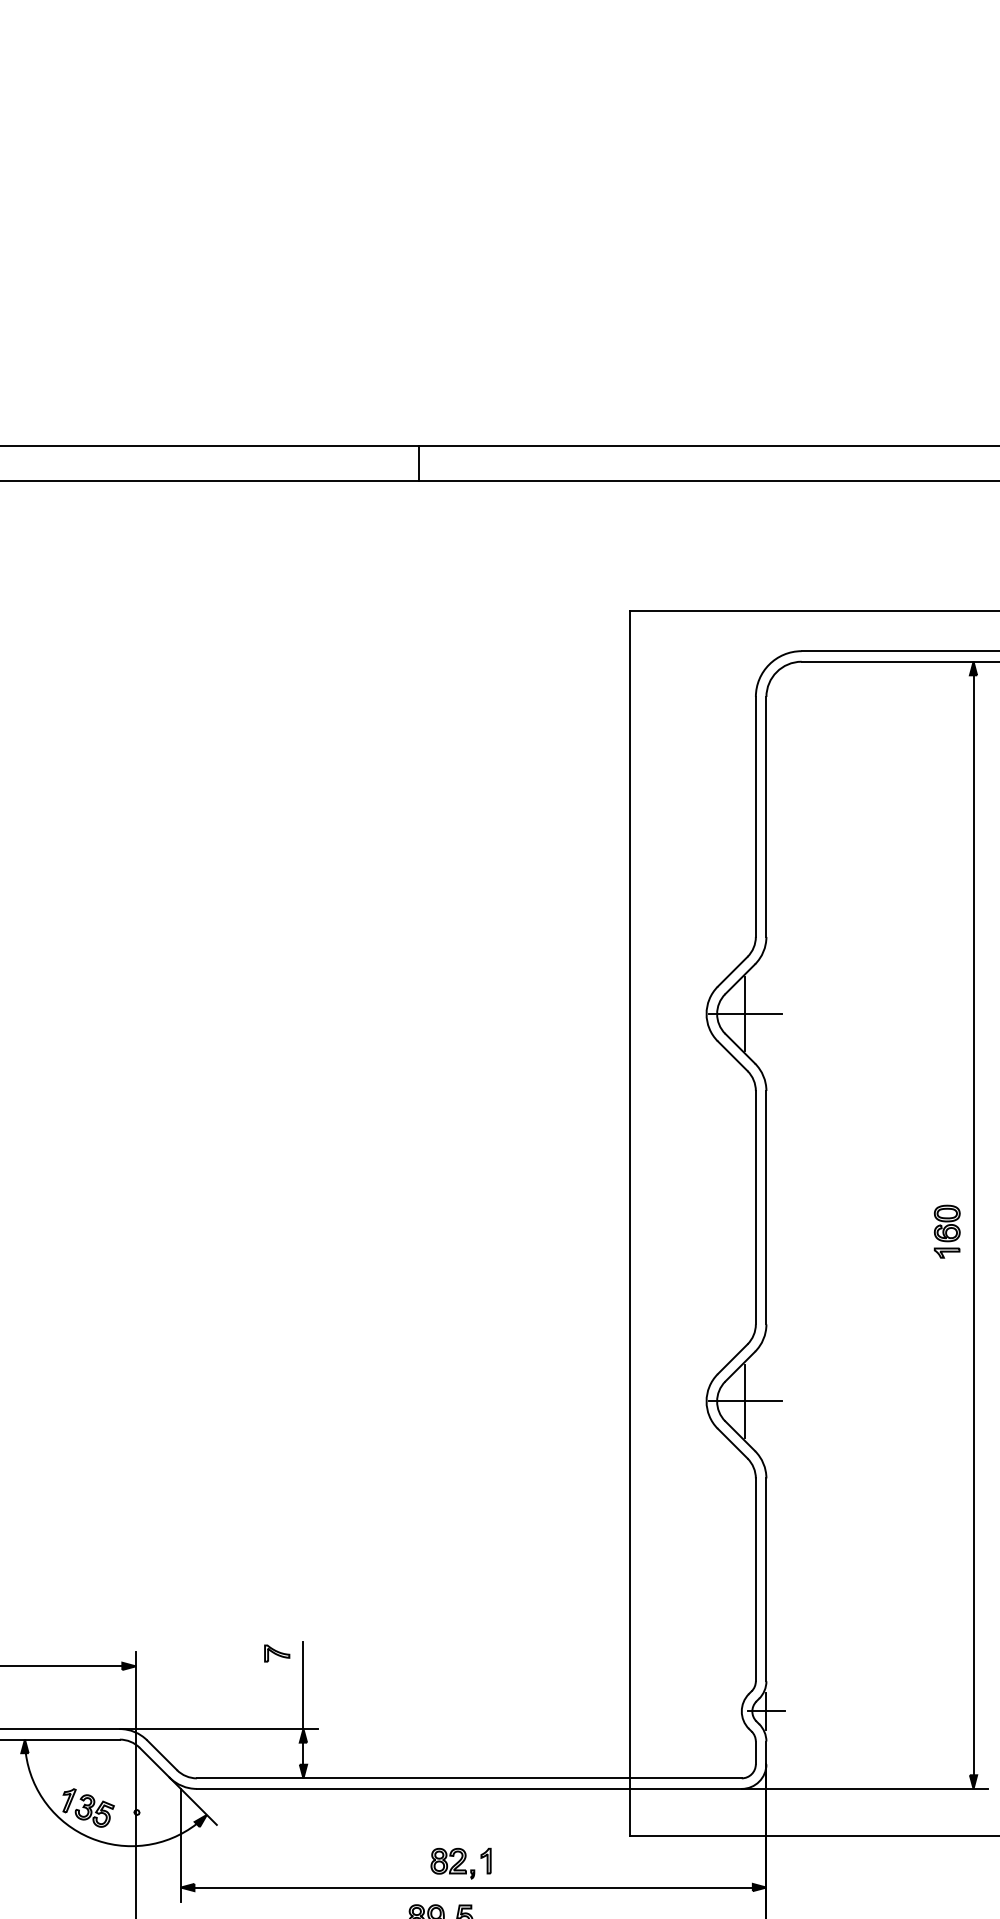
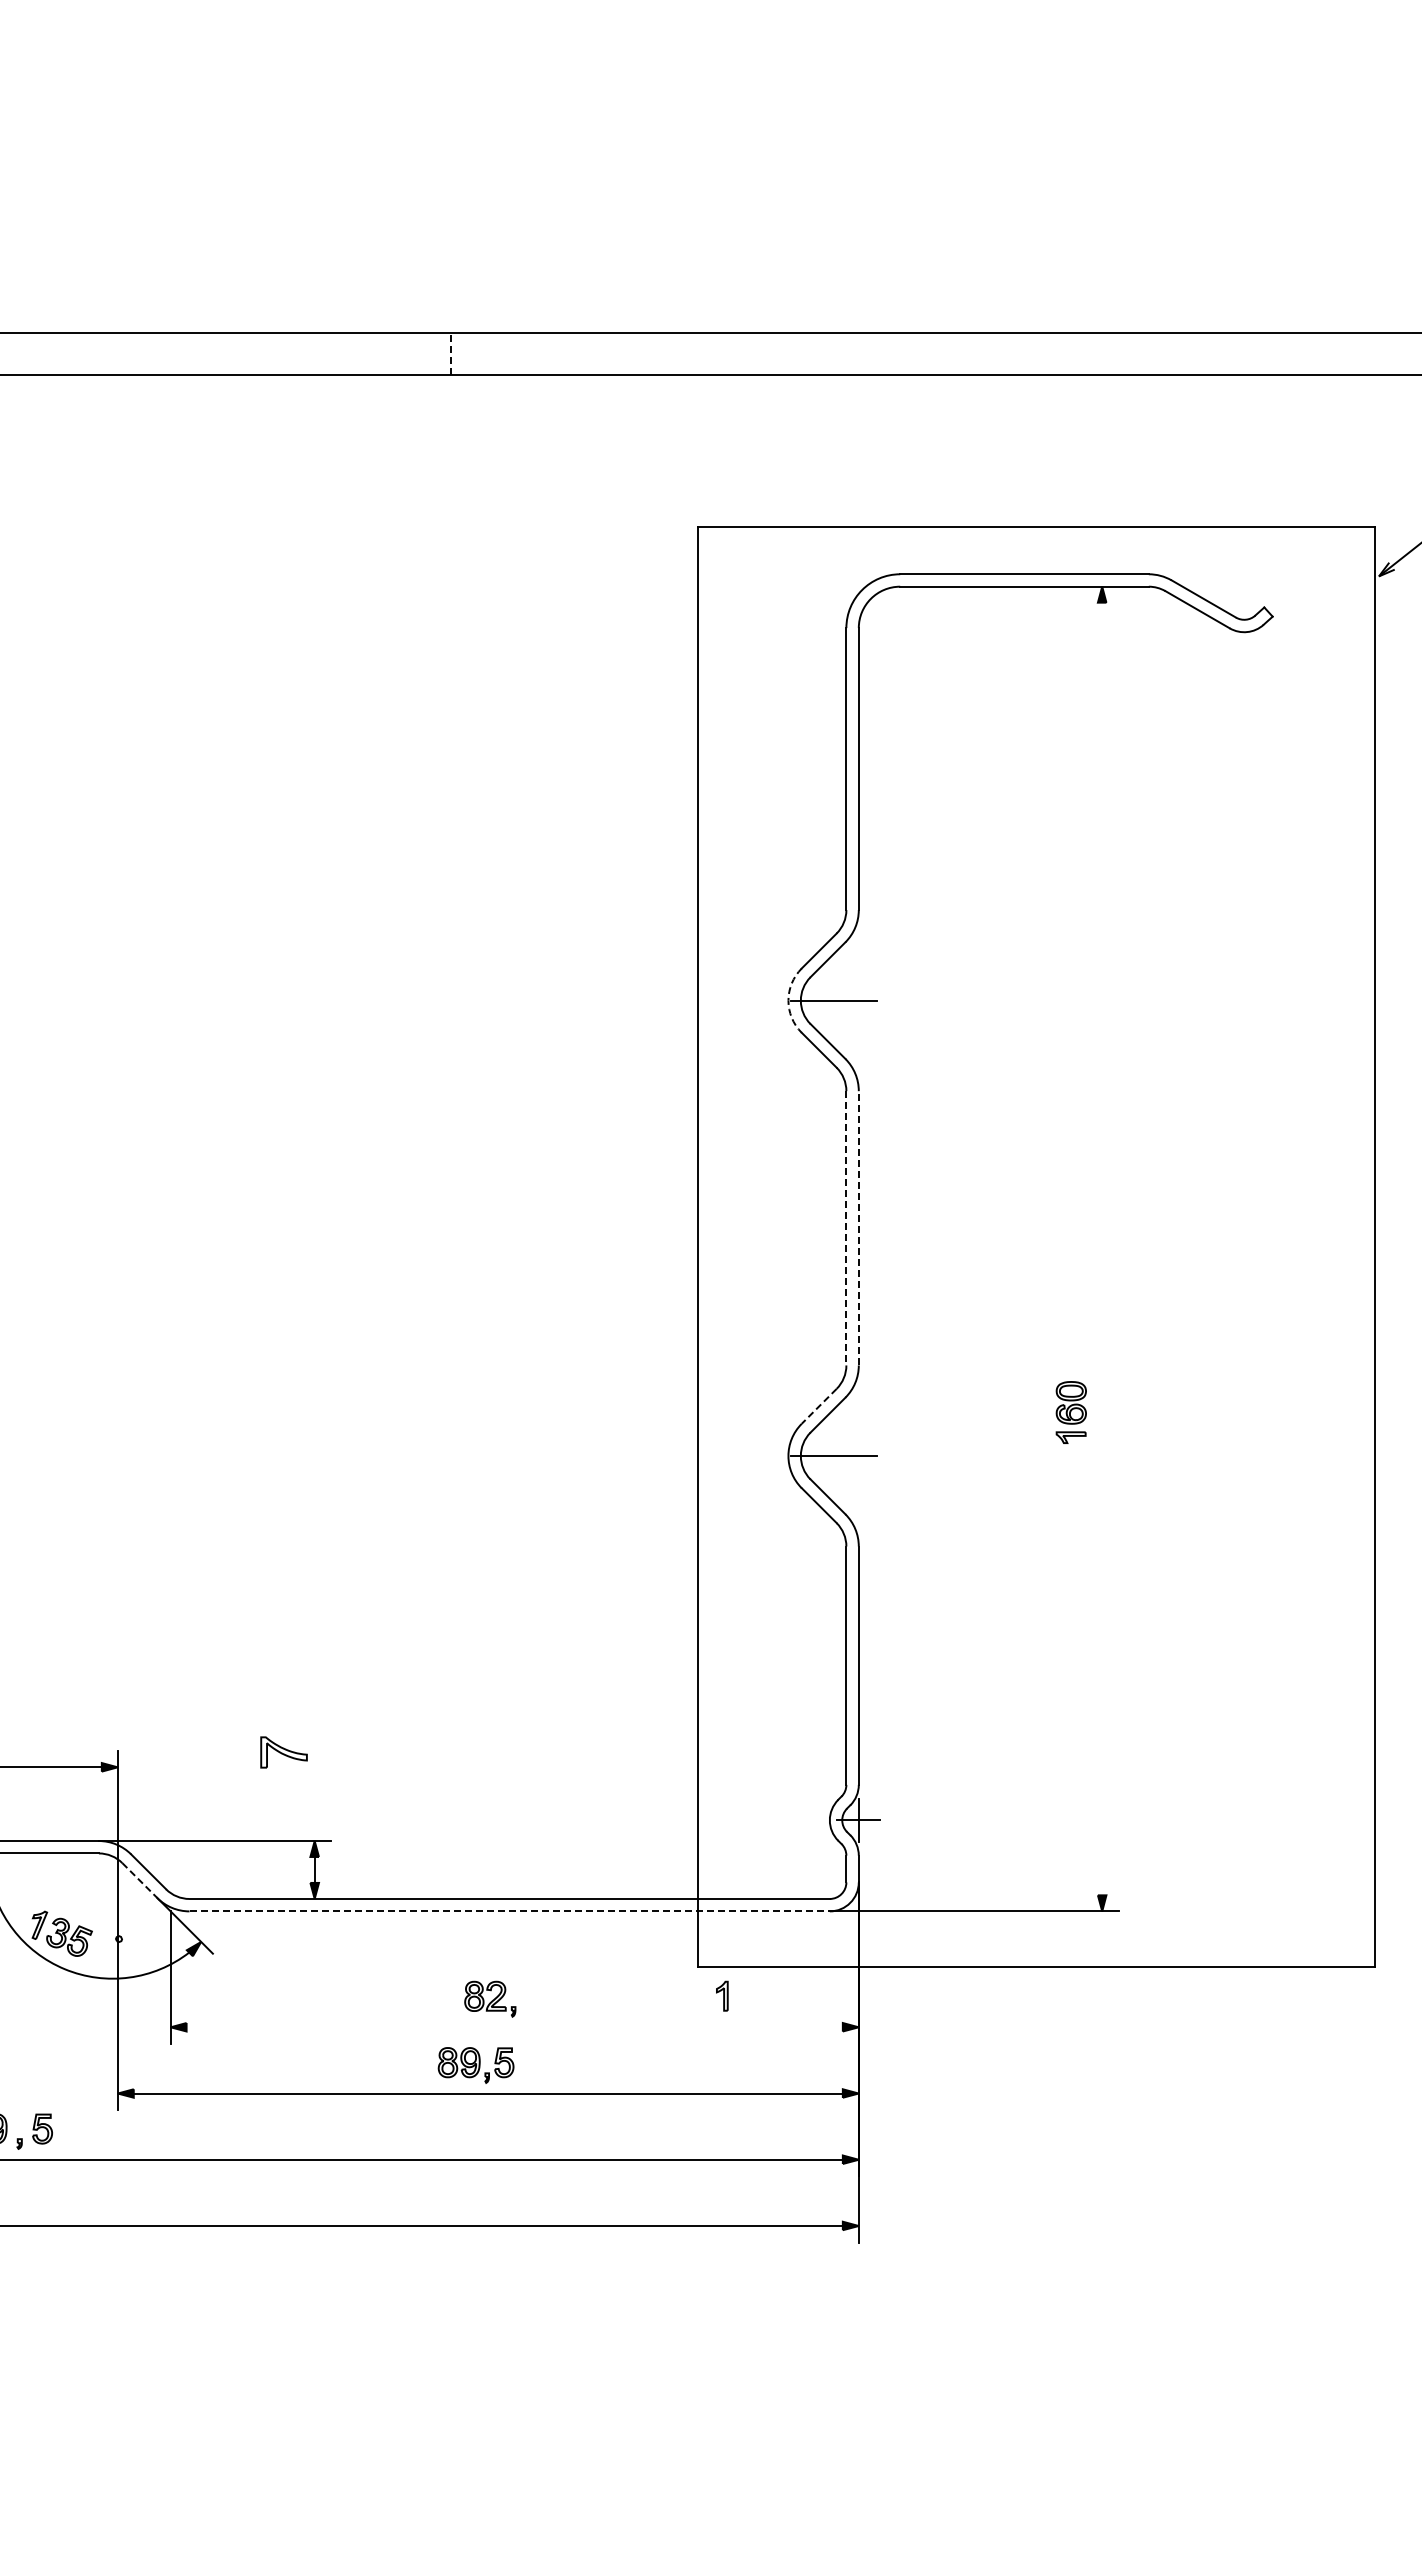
line: (419, 463) -> (450, 353), solid -> dashed
arc: (706, 1013) -> (788, 1000), solid -> dashed
line: (744, 1013) -> (833, 1000), removed
line: (755, 1207) -> (846, 1228), solid -> dashed
line: (766, 1207) -> (858, 1227), solid -> dashed
line: (973, 1224) -> (1102, 1248), removed
part: (946, 1231) -> (1070, 1412), moved
line: (732, 1359) -> (819, 1406), solid -> dashed
line: (744, 1401) -> (833, 1455), removed
part: (276, 1652) -> (283, 1751), size x1.6
line: (303, 1685) -> (314, 1789), removed
line: (154, 1762) -> (139, 1880), solid -> dashed
line: (470, 1789) -> (510, 1911), solid -> dashed
part: (486, 1860) -> (722, 1995), moved
line: (473, 1887) -> (514, 2027), removed

